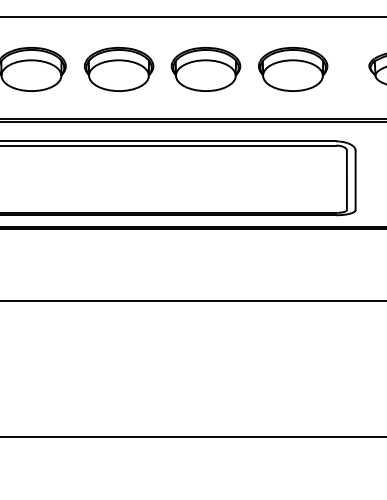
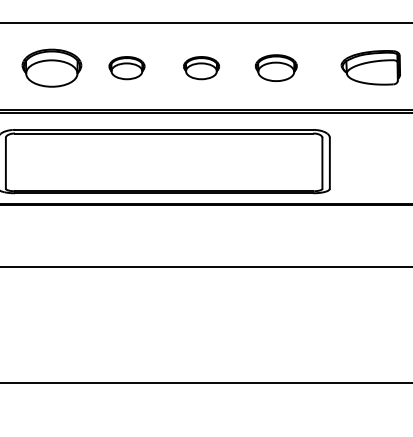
part: (118, 68) -> (126, 67), size x0.6
part: (205, 68) -> (201, 67), size x0.6
part: (293, 68) -> (276, 67), size x0.7

